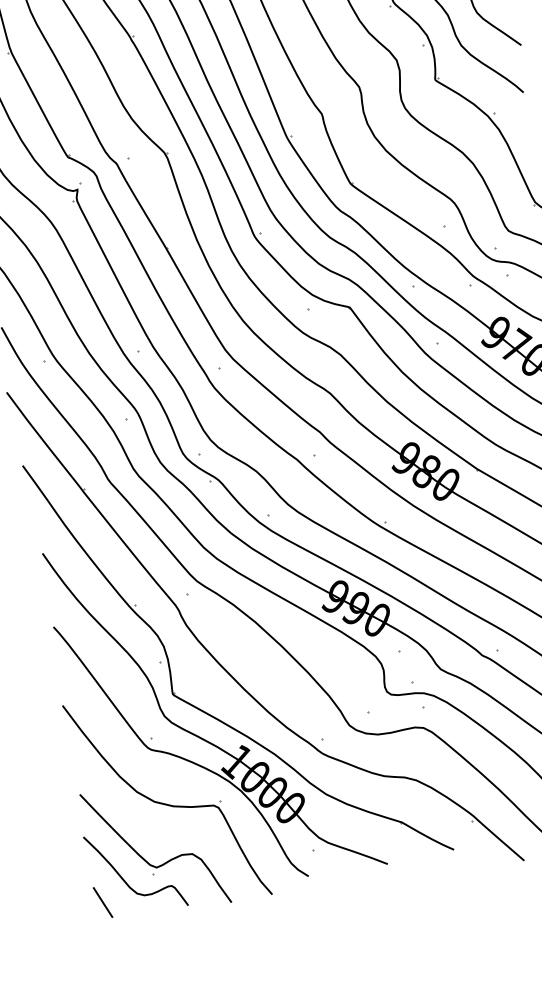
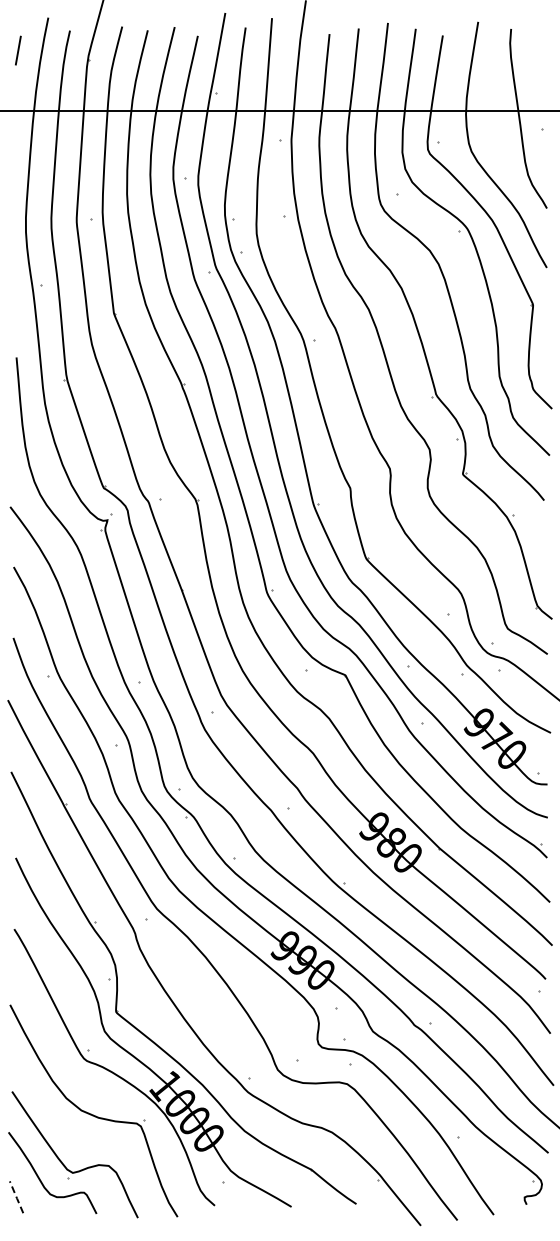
line: (103, 902) -> (16, 1197), solid -> dashed

